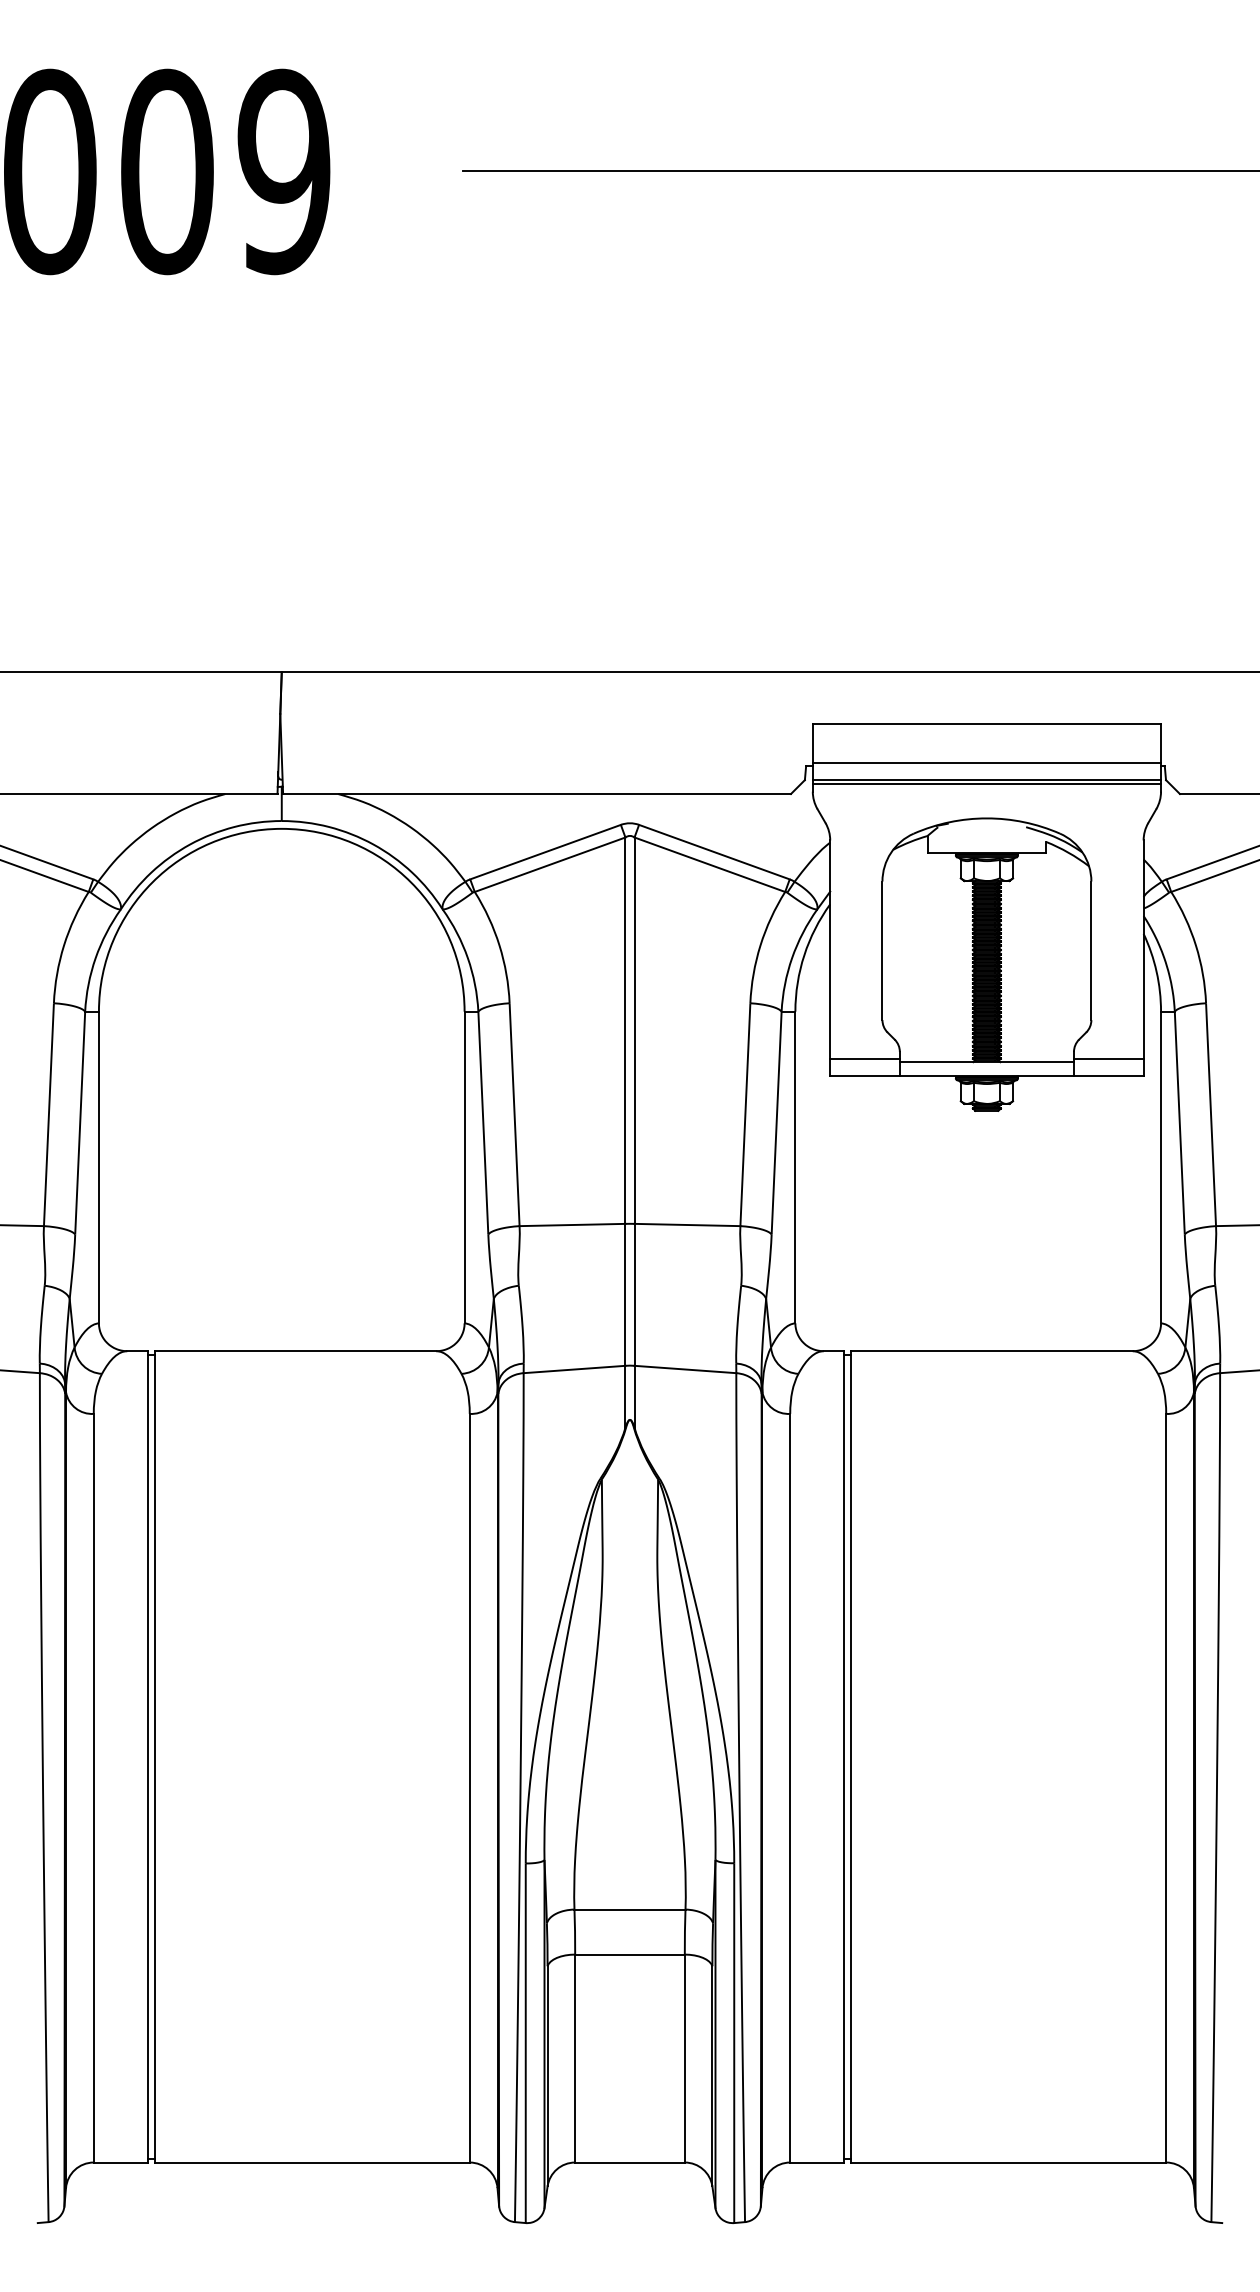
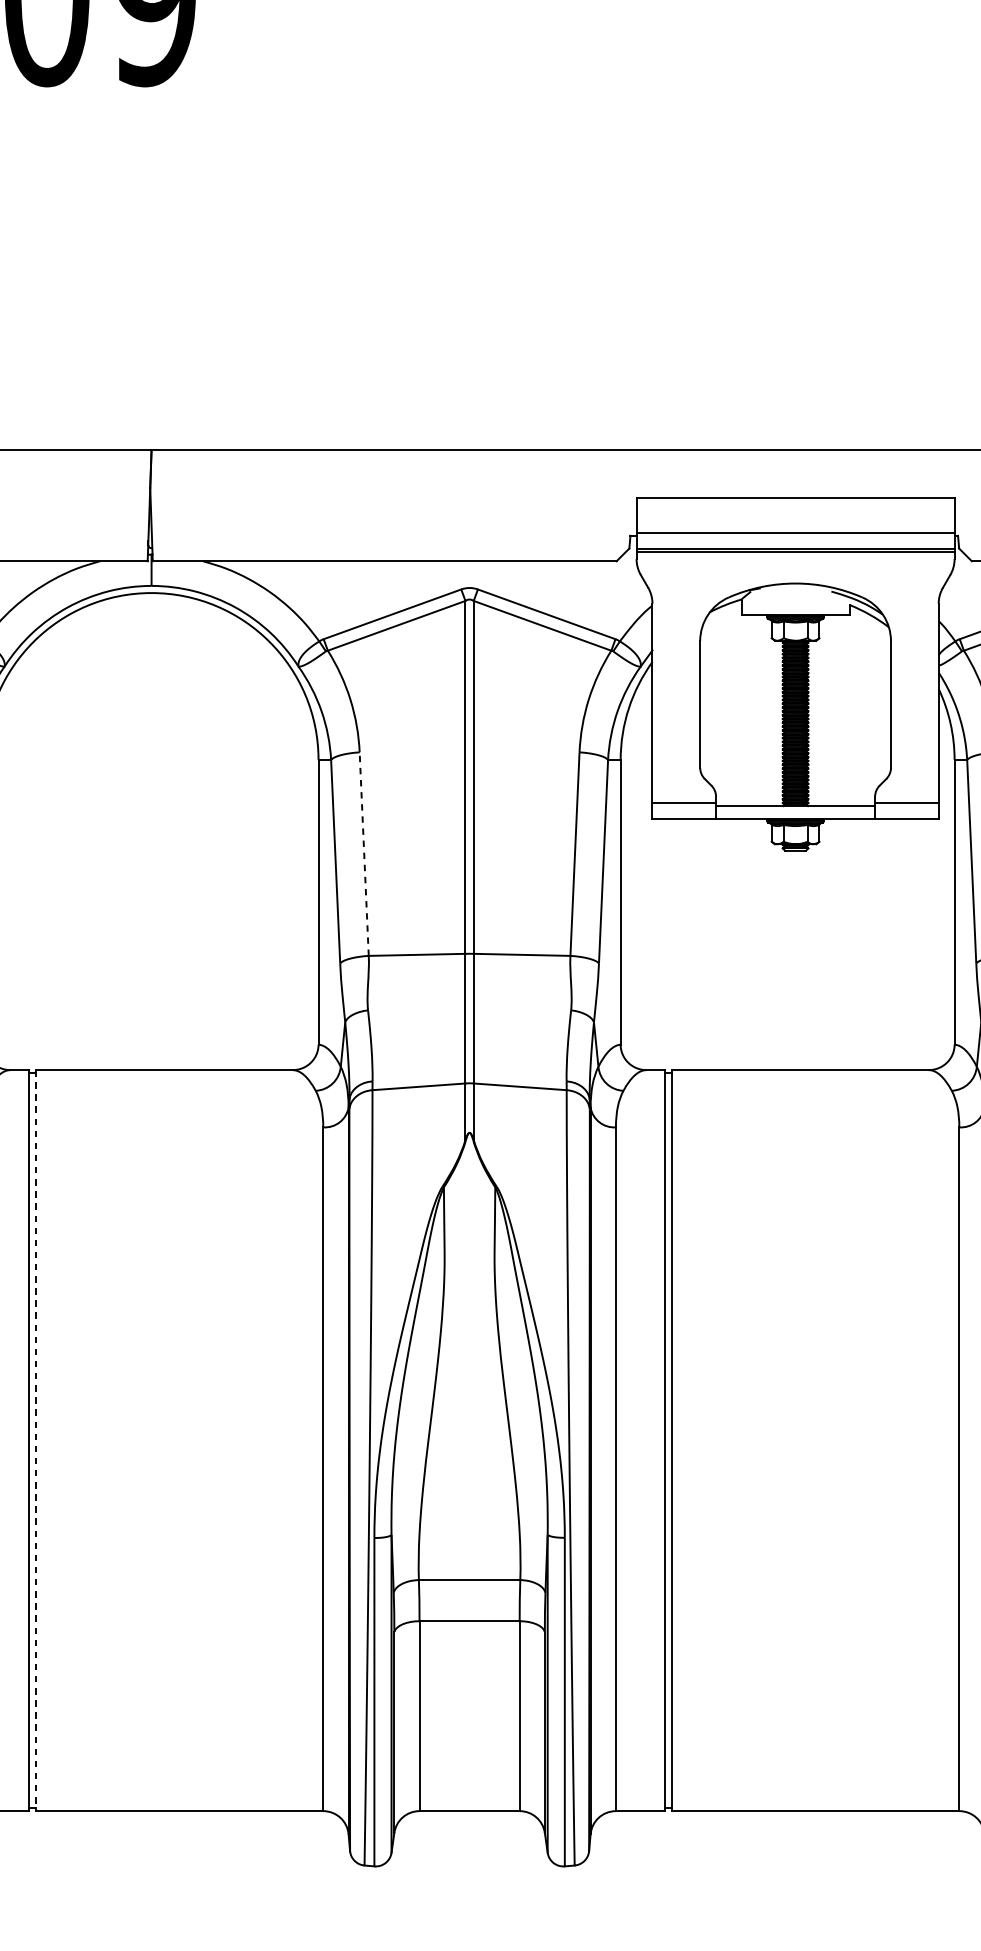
line: (514, 1113) -> (364, 853), solid -> dashed
line: (154, 1756) -> (35, 1440), solid -> dashed

